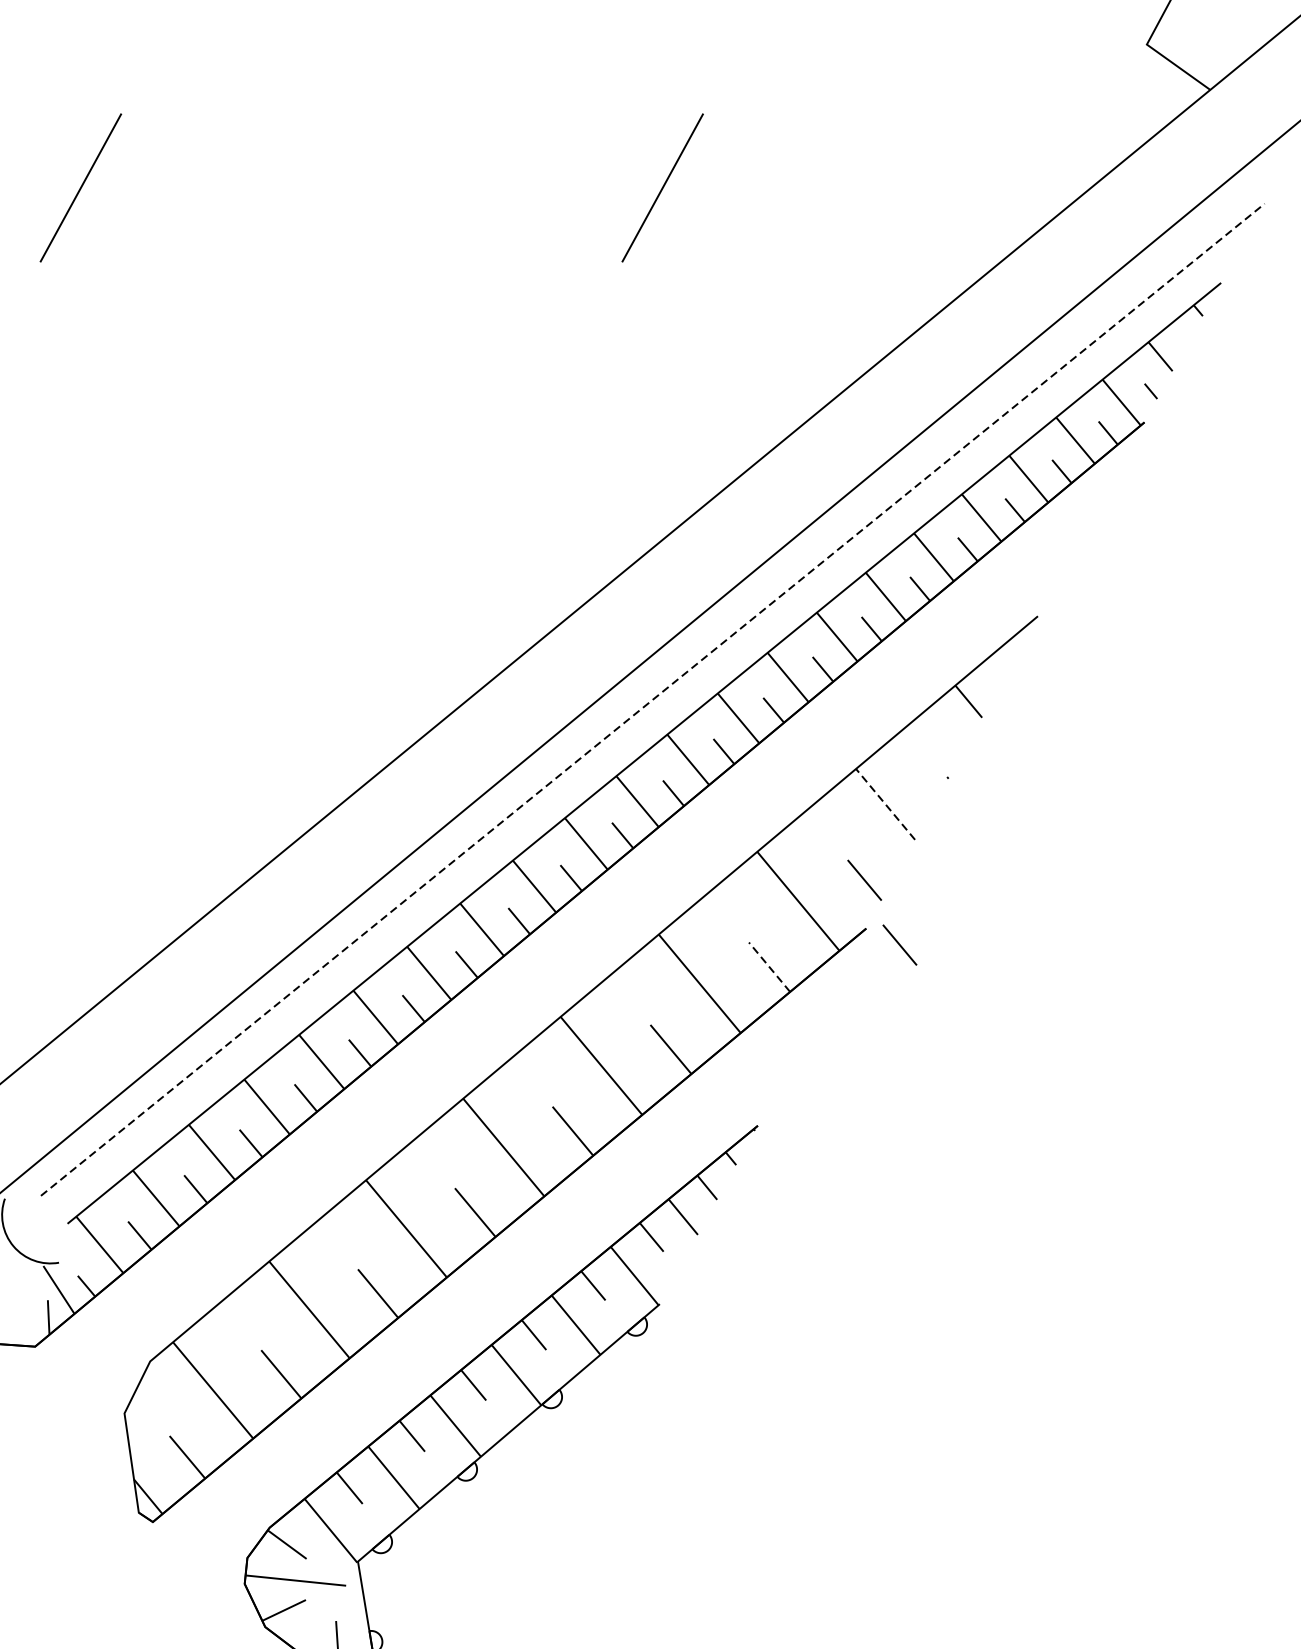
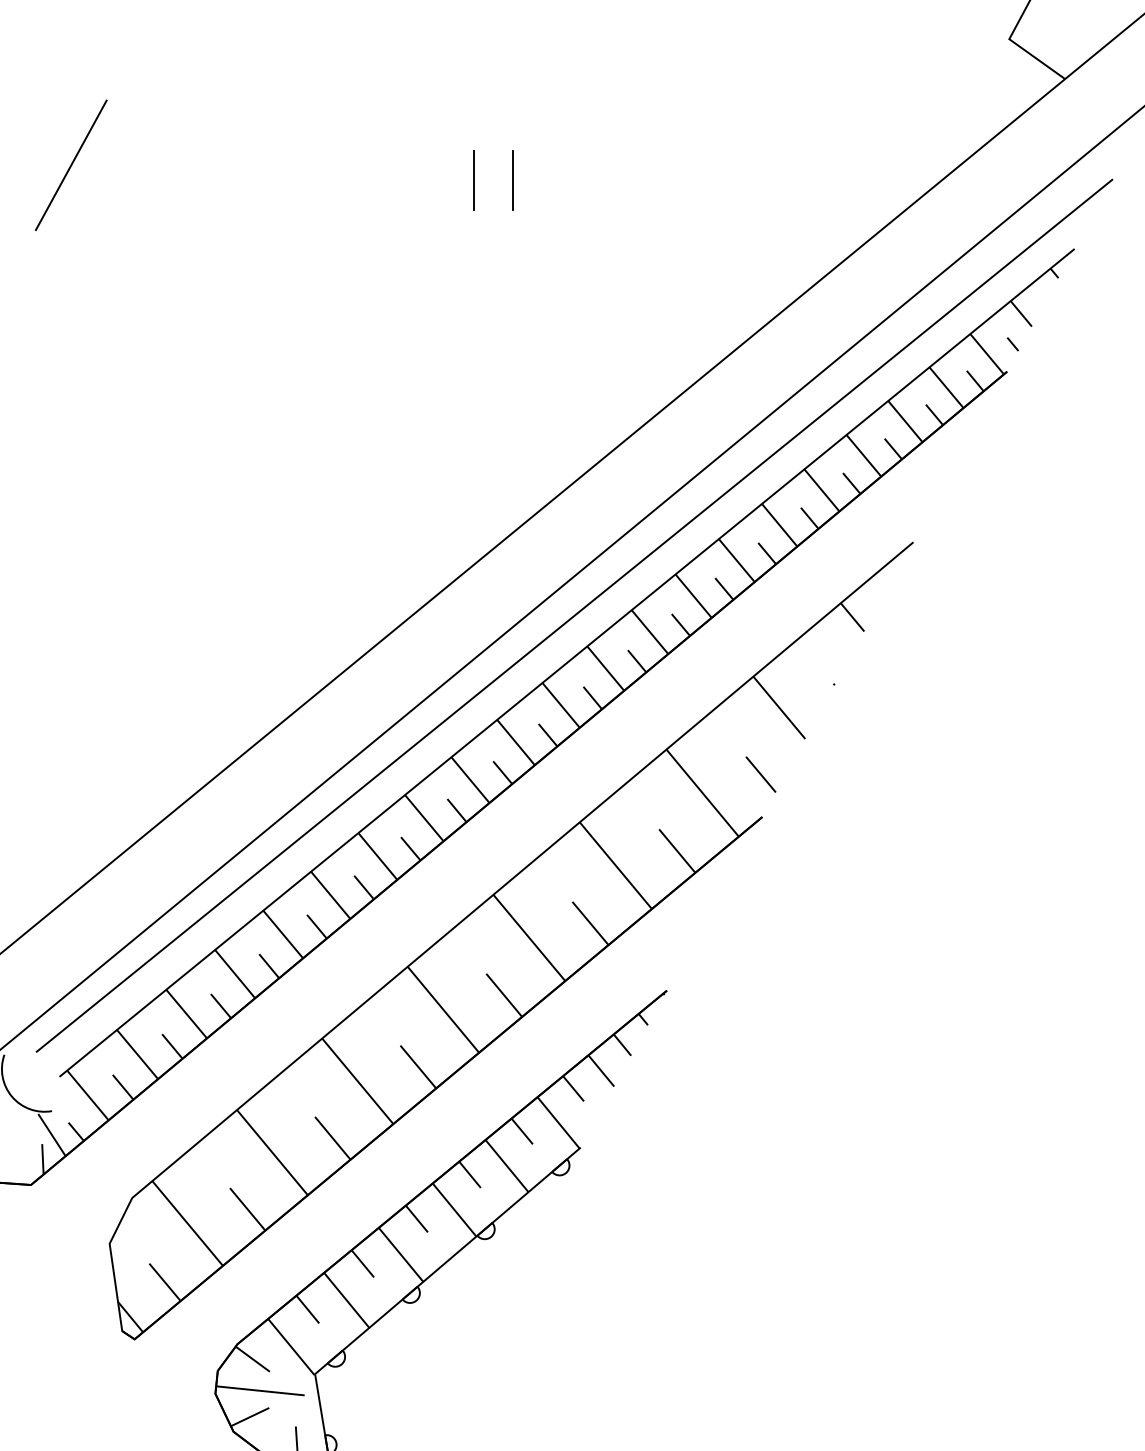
line: (661, 188) -> (582, 165), removed
line: (537, 205) -> (473, 180), added
line: (583, 205) -> (513, 180), added
line: (652, 699) -> (574, 615), dashed -> solid
line: (885, 804) -> (779, 707), dashed -> solid
line: (899, 944) -> (791, 831), removed
line: (768, 966) -> (676, 850), dashed -> solid

